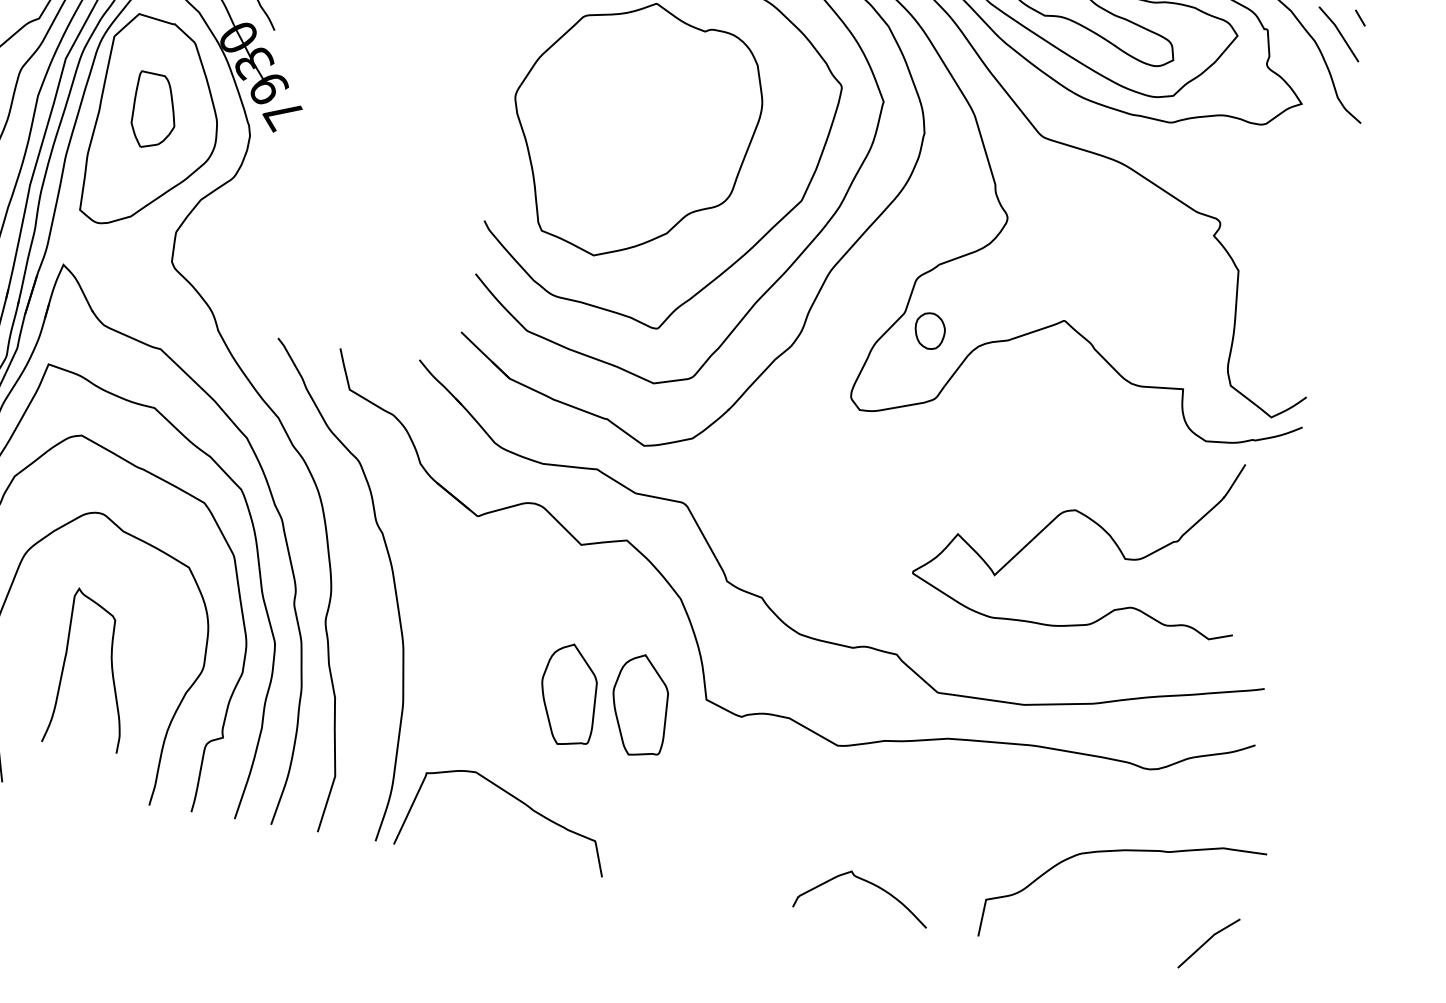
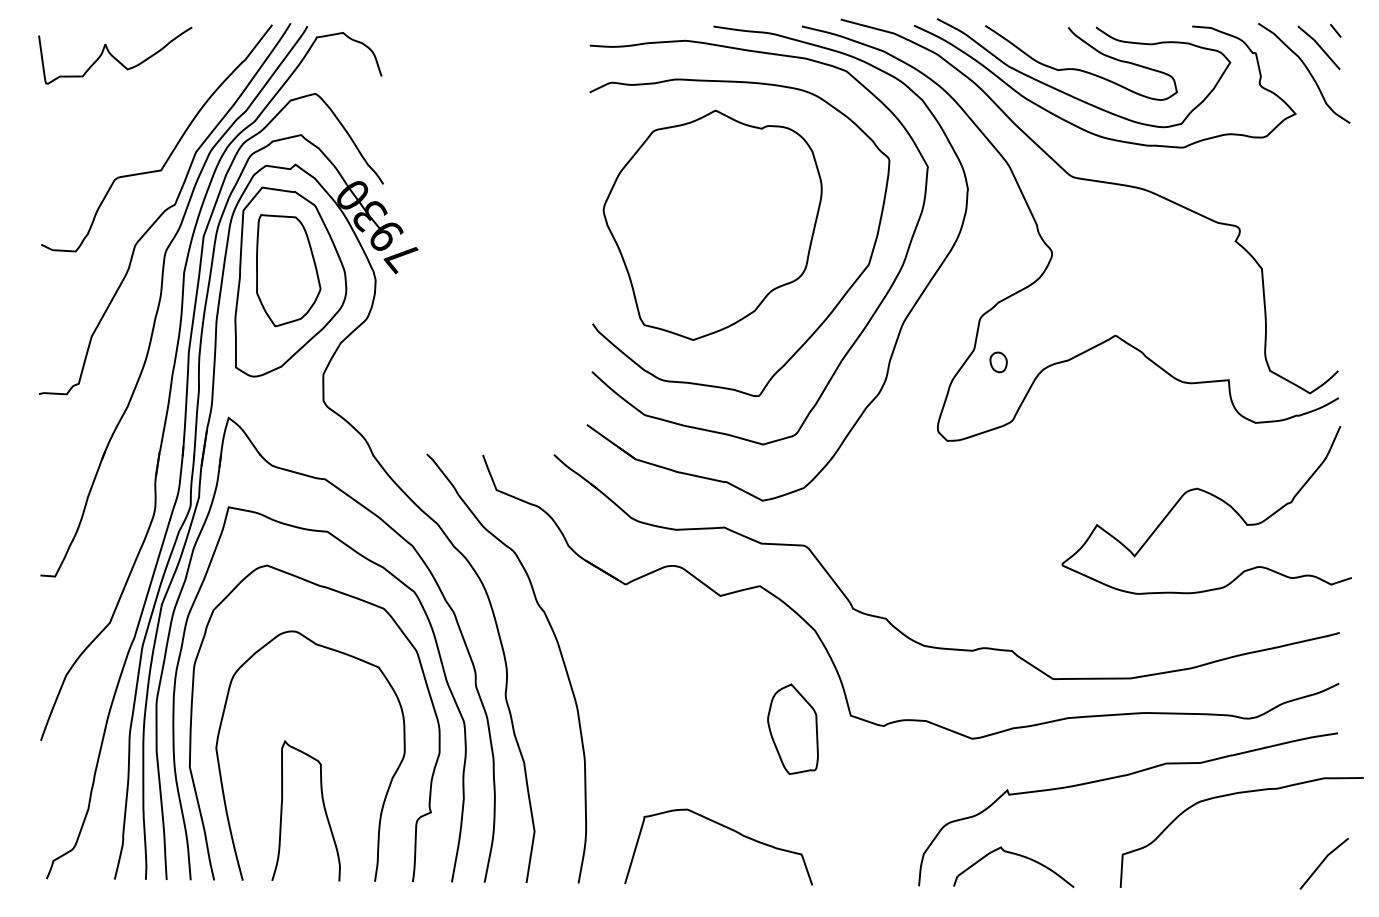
part: (154, 110) -> (288, 270), size x1.67
part: (929, 331) -> (998, 362), size x0.62
part: (1095, 524) -> (1216, 498), moved
curve: (110, 669) -> (323, 808), moved
part: (568, 693) -> (728, 728), removed
curve: (515, 799) -> (726, 828), moved
curve: (996, 813) -> (1120, 777), added

